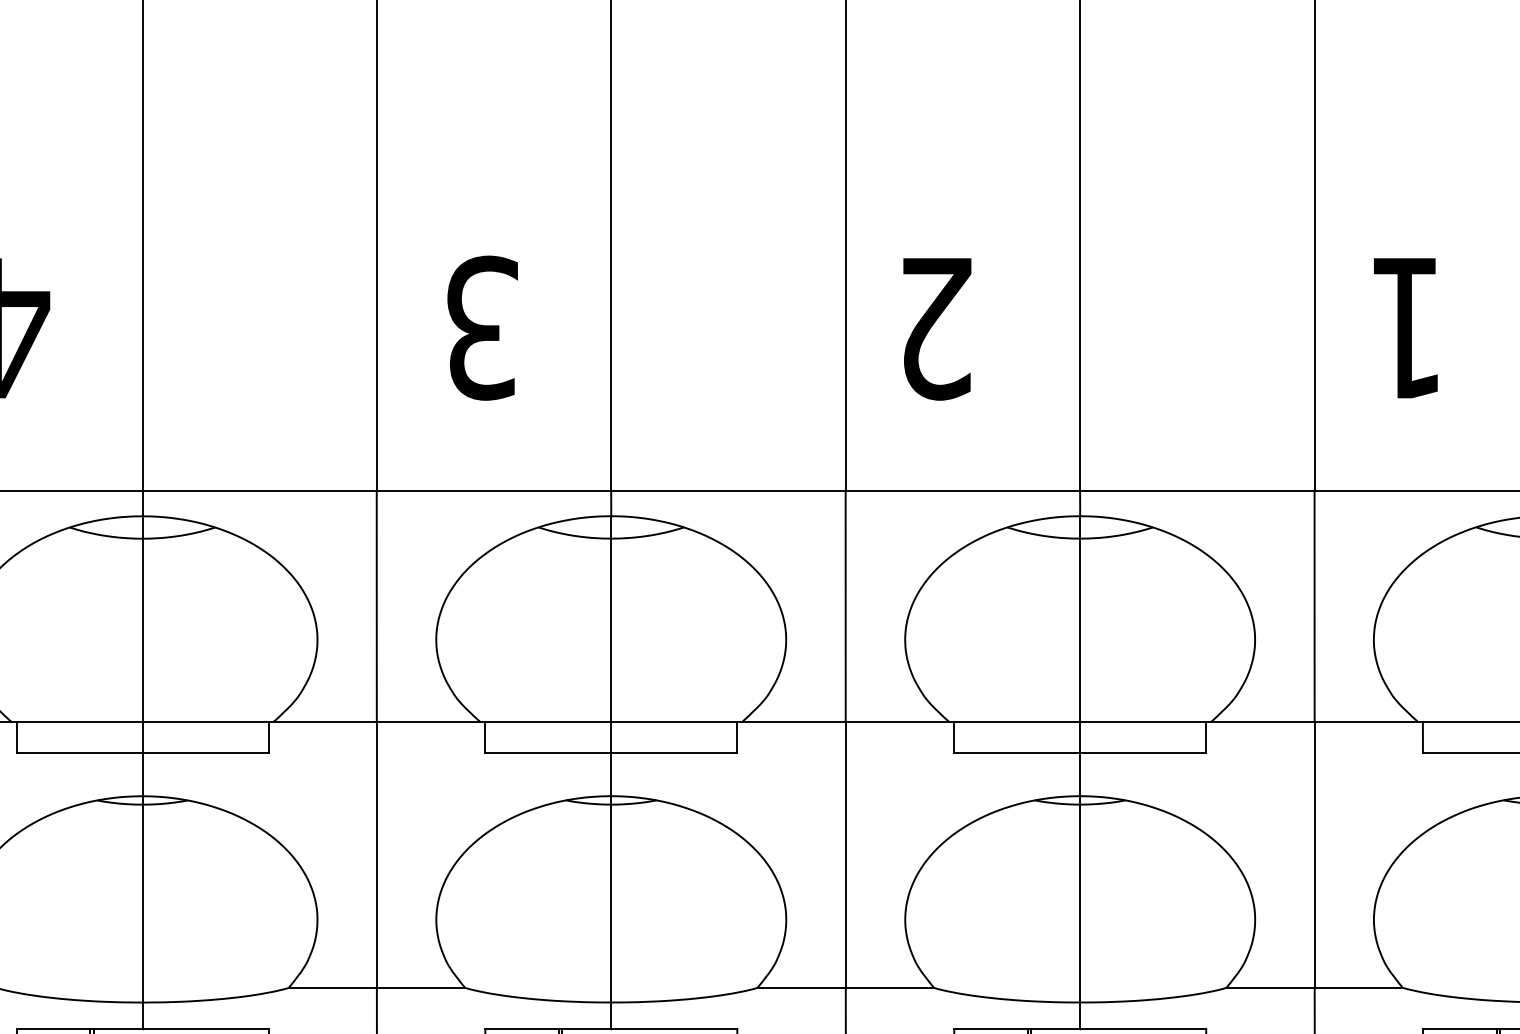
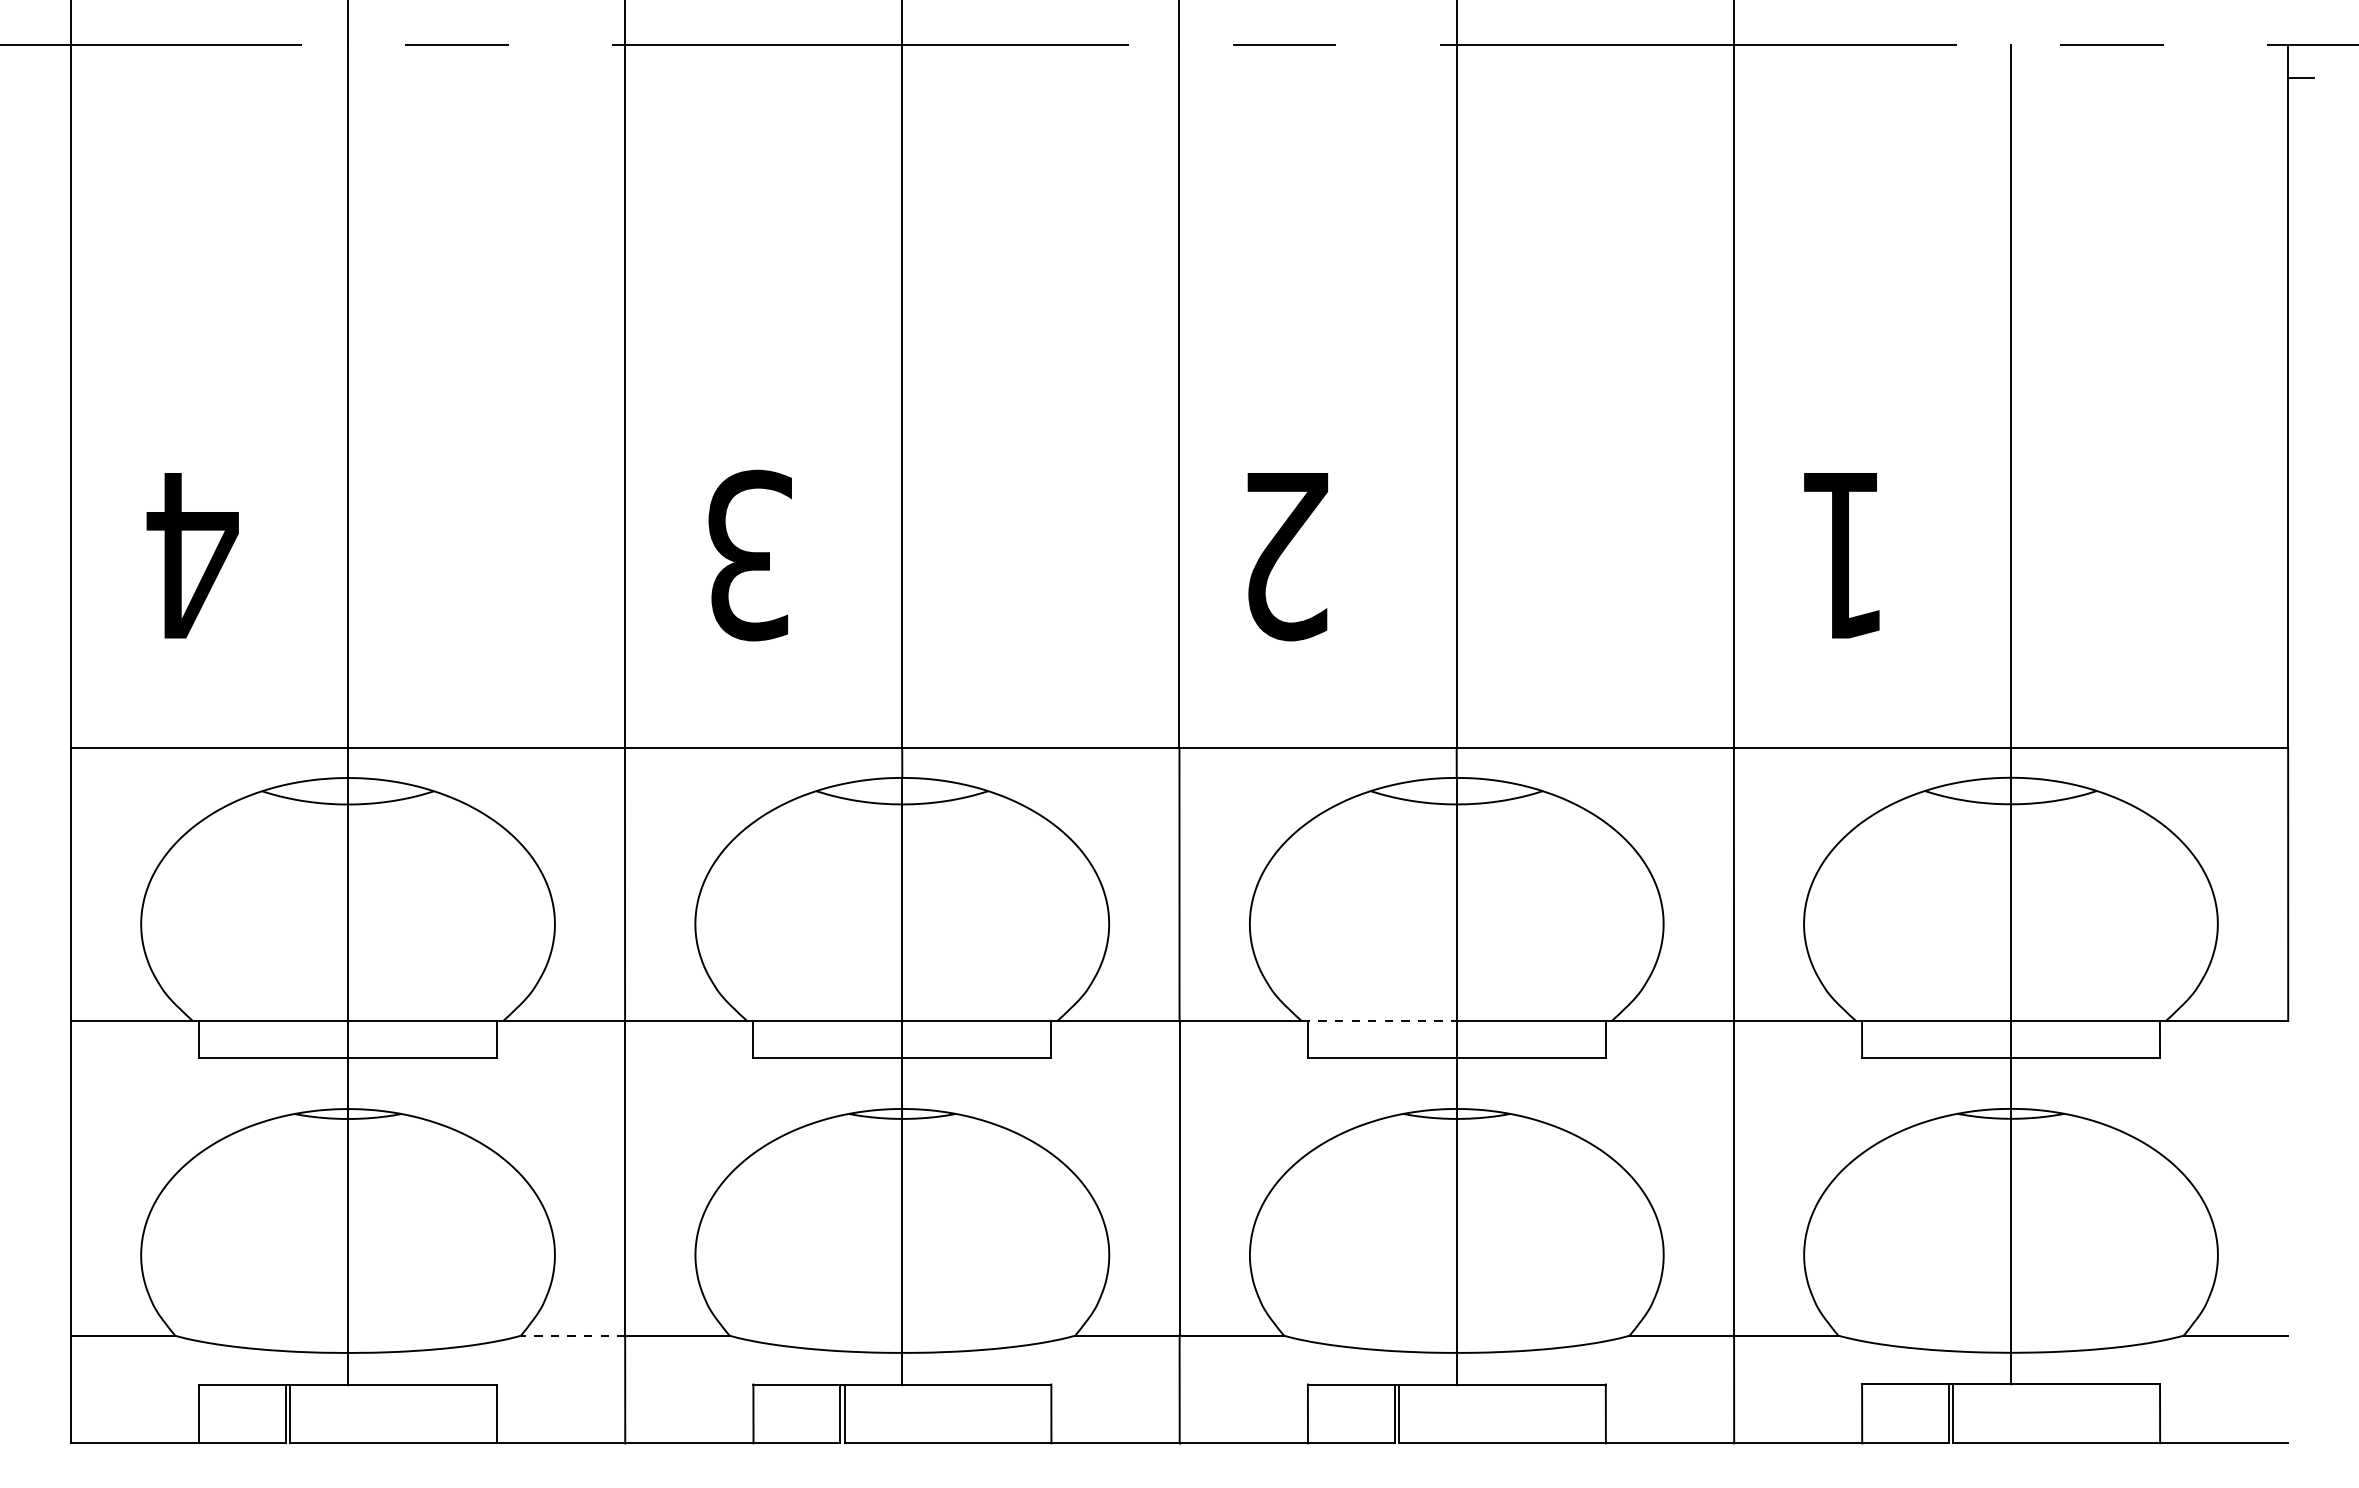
line: (1014, 722) -> (1379, 1021), solid -> dashed
line: (332, 987) -> (572, 1335), solid -> dashed

